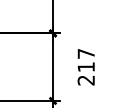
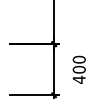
text: (85, 66) -> (78, 69), 217 -> 400

